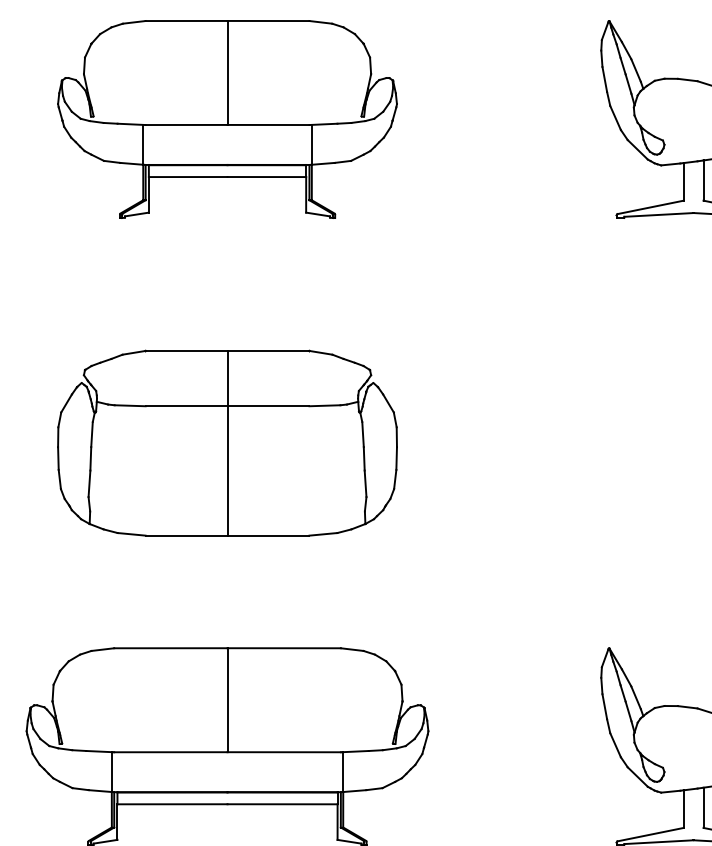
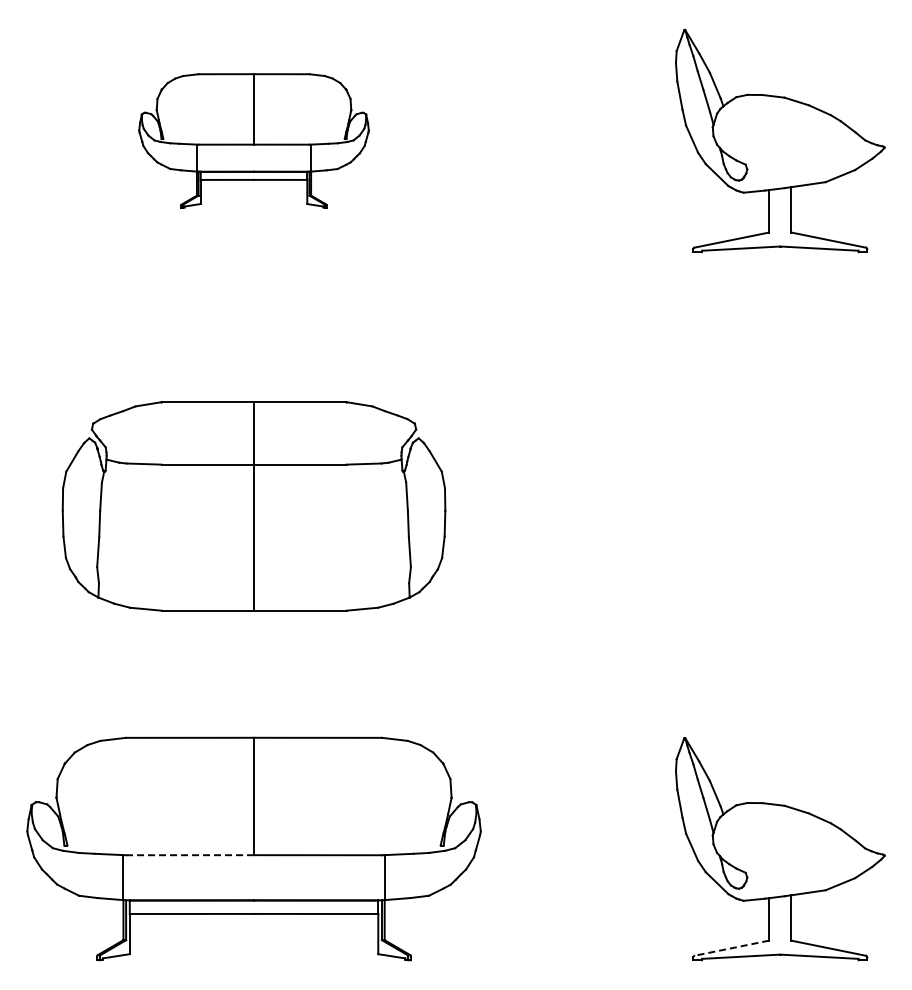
part: (227, 119) -> (253, 140), size x0.6
line: (170, 752) -> (189, 855), solid -> dashed
line: (650, 834) -> (731, 948), solid -> dashed

